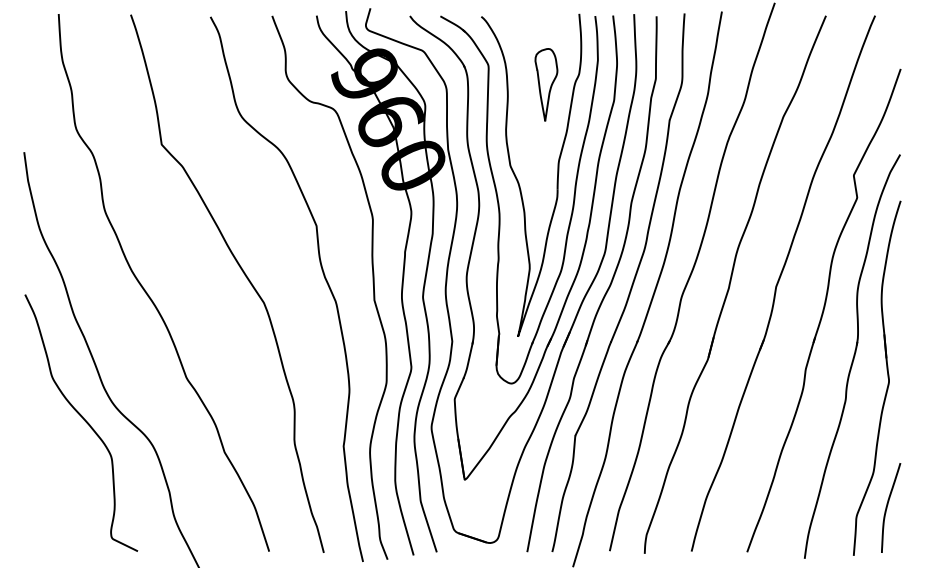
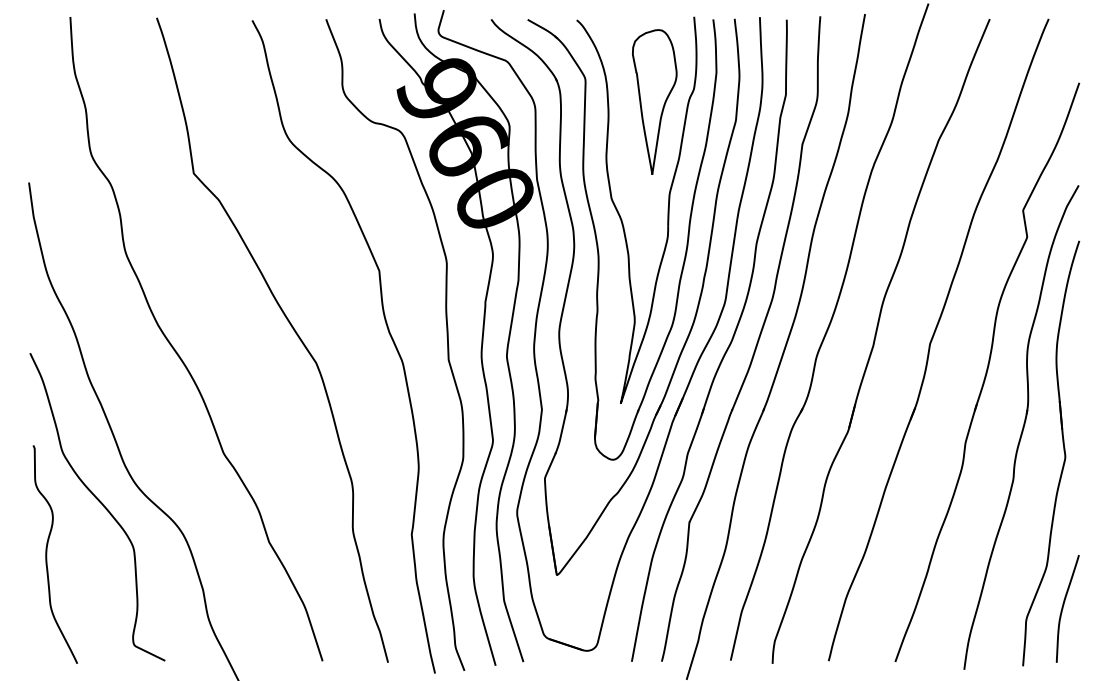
part: (546, 84) -> (654, 101), size x1.67
curve: (39, 462) -> (47, 554), added

